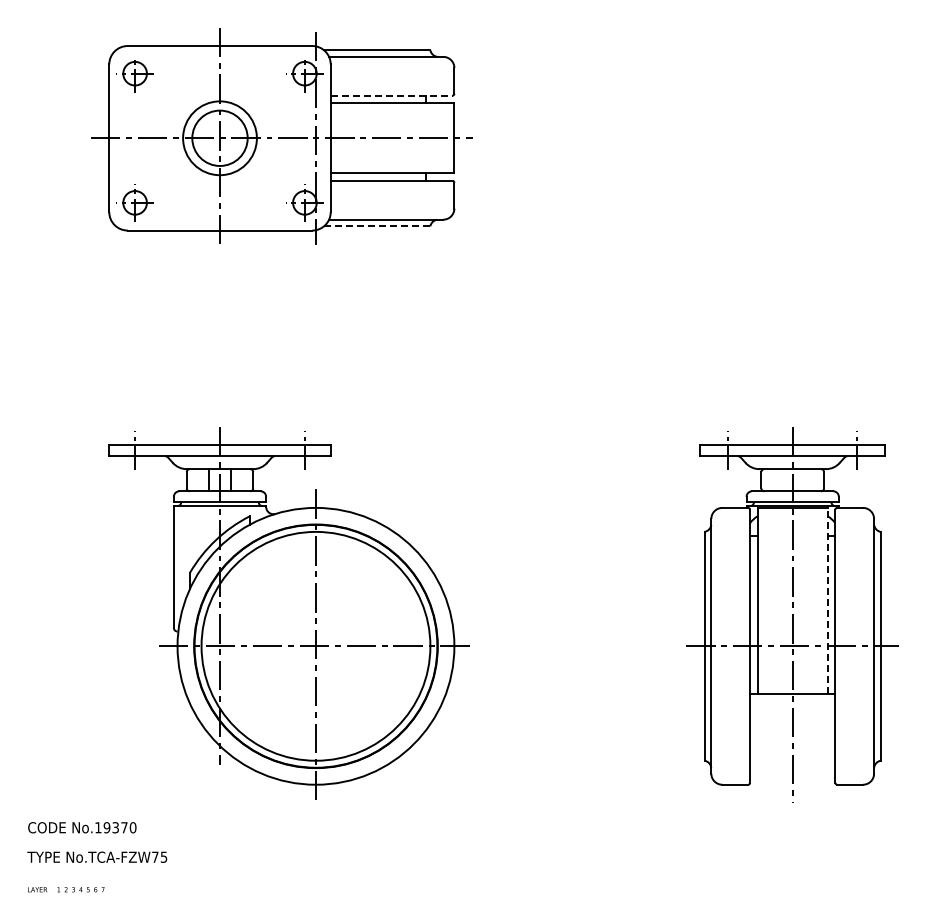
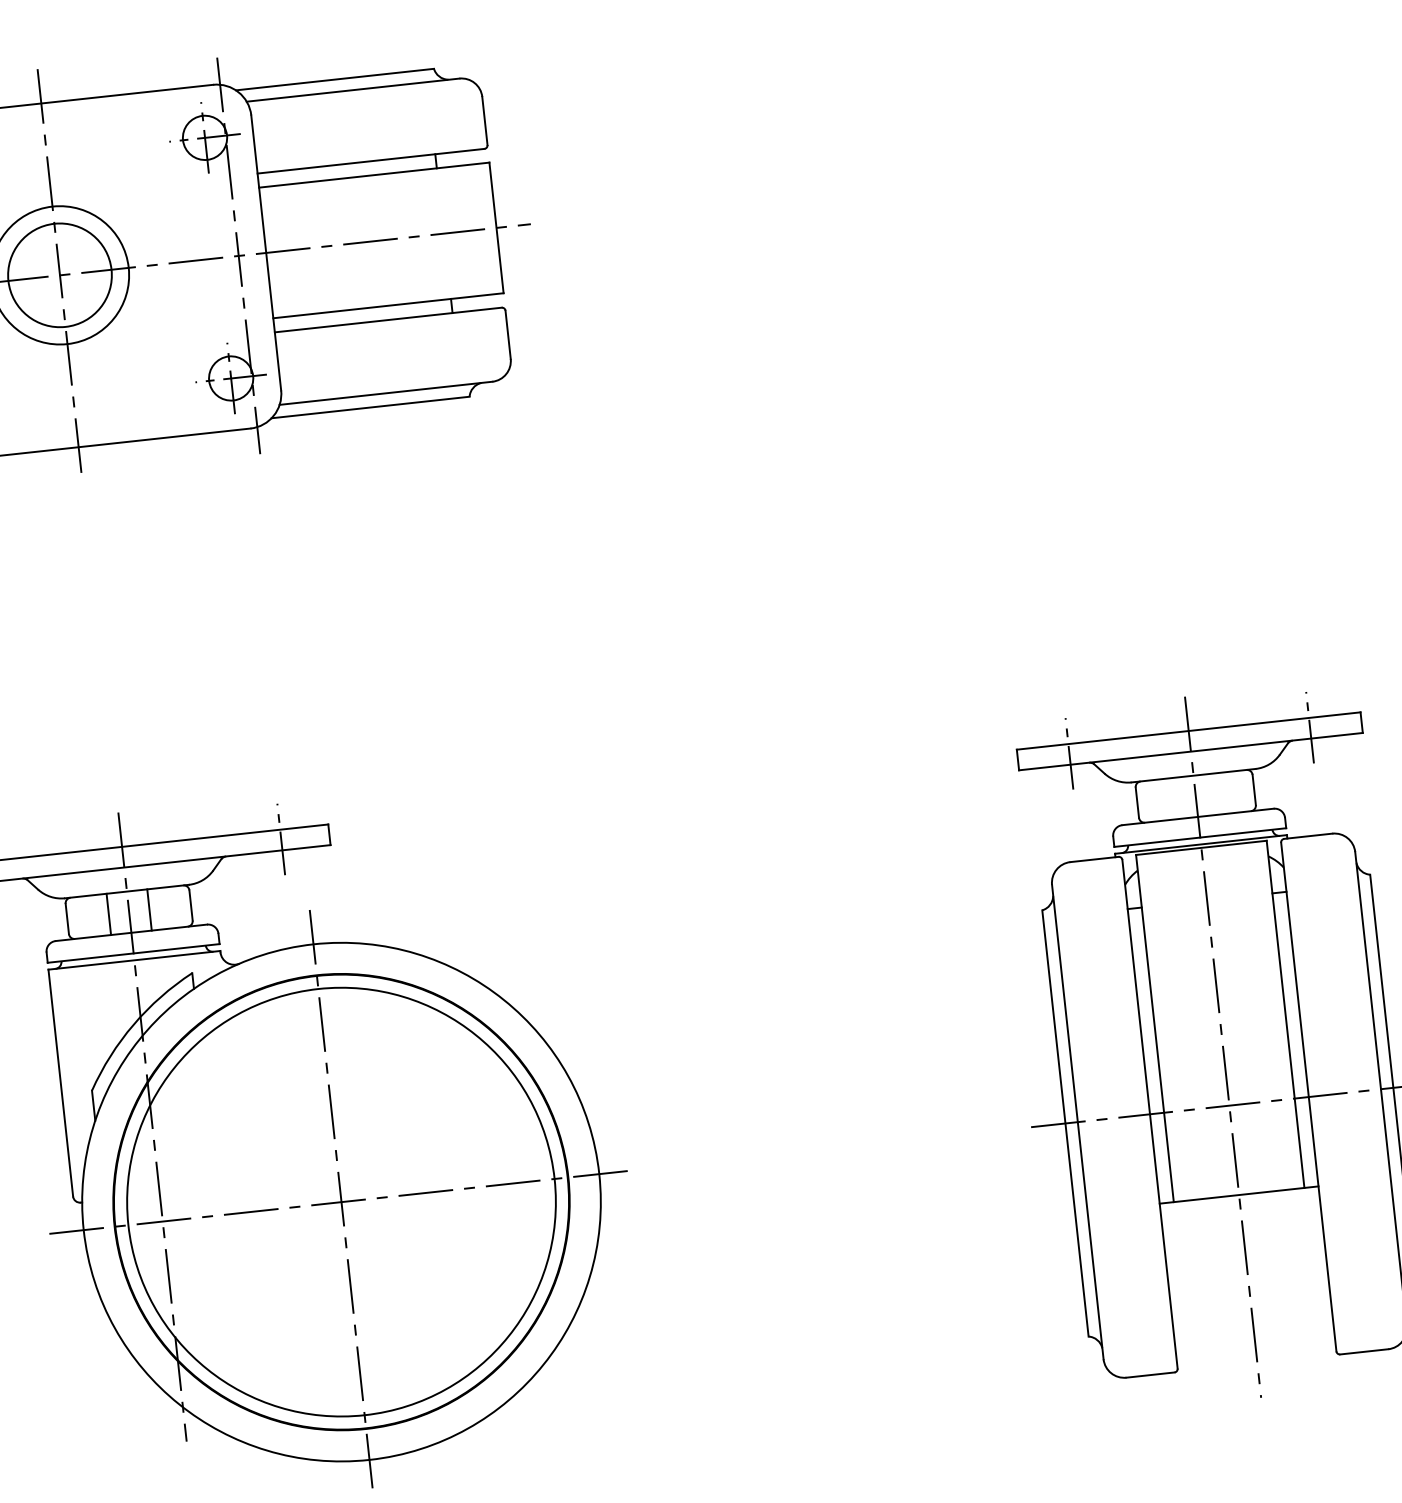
line: (391, 95) -> (370, 160), dashed -> solid
line: (376, 226) -> (369, 407), dashed -> solid
line: (827, 600) -> (1284, 1013), dashed -> solid

